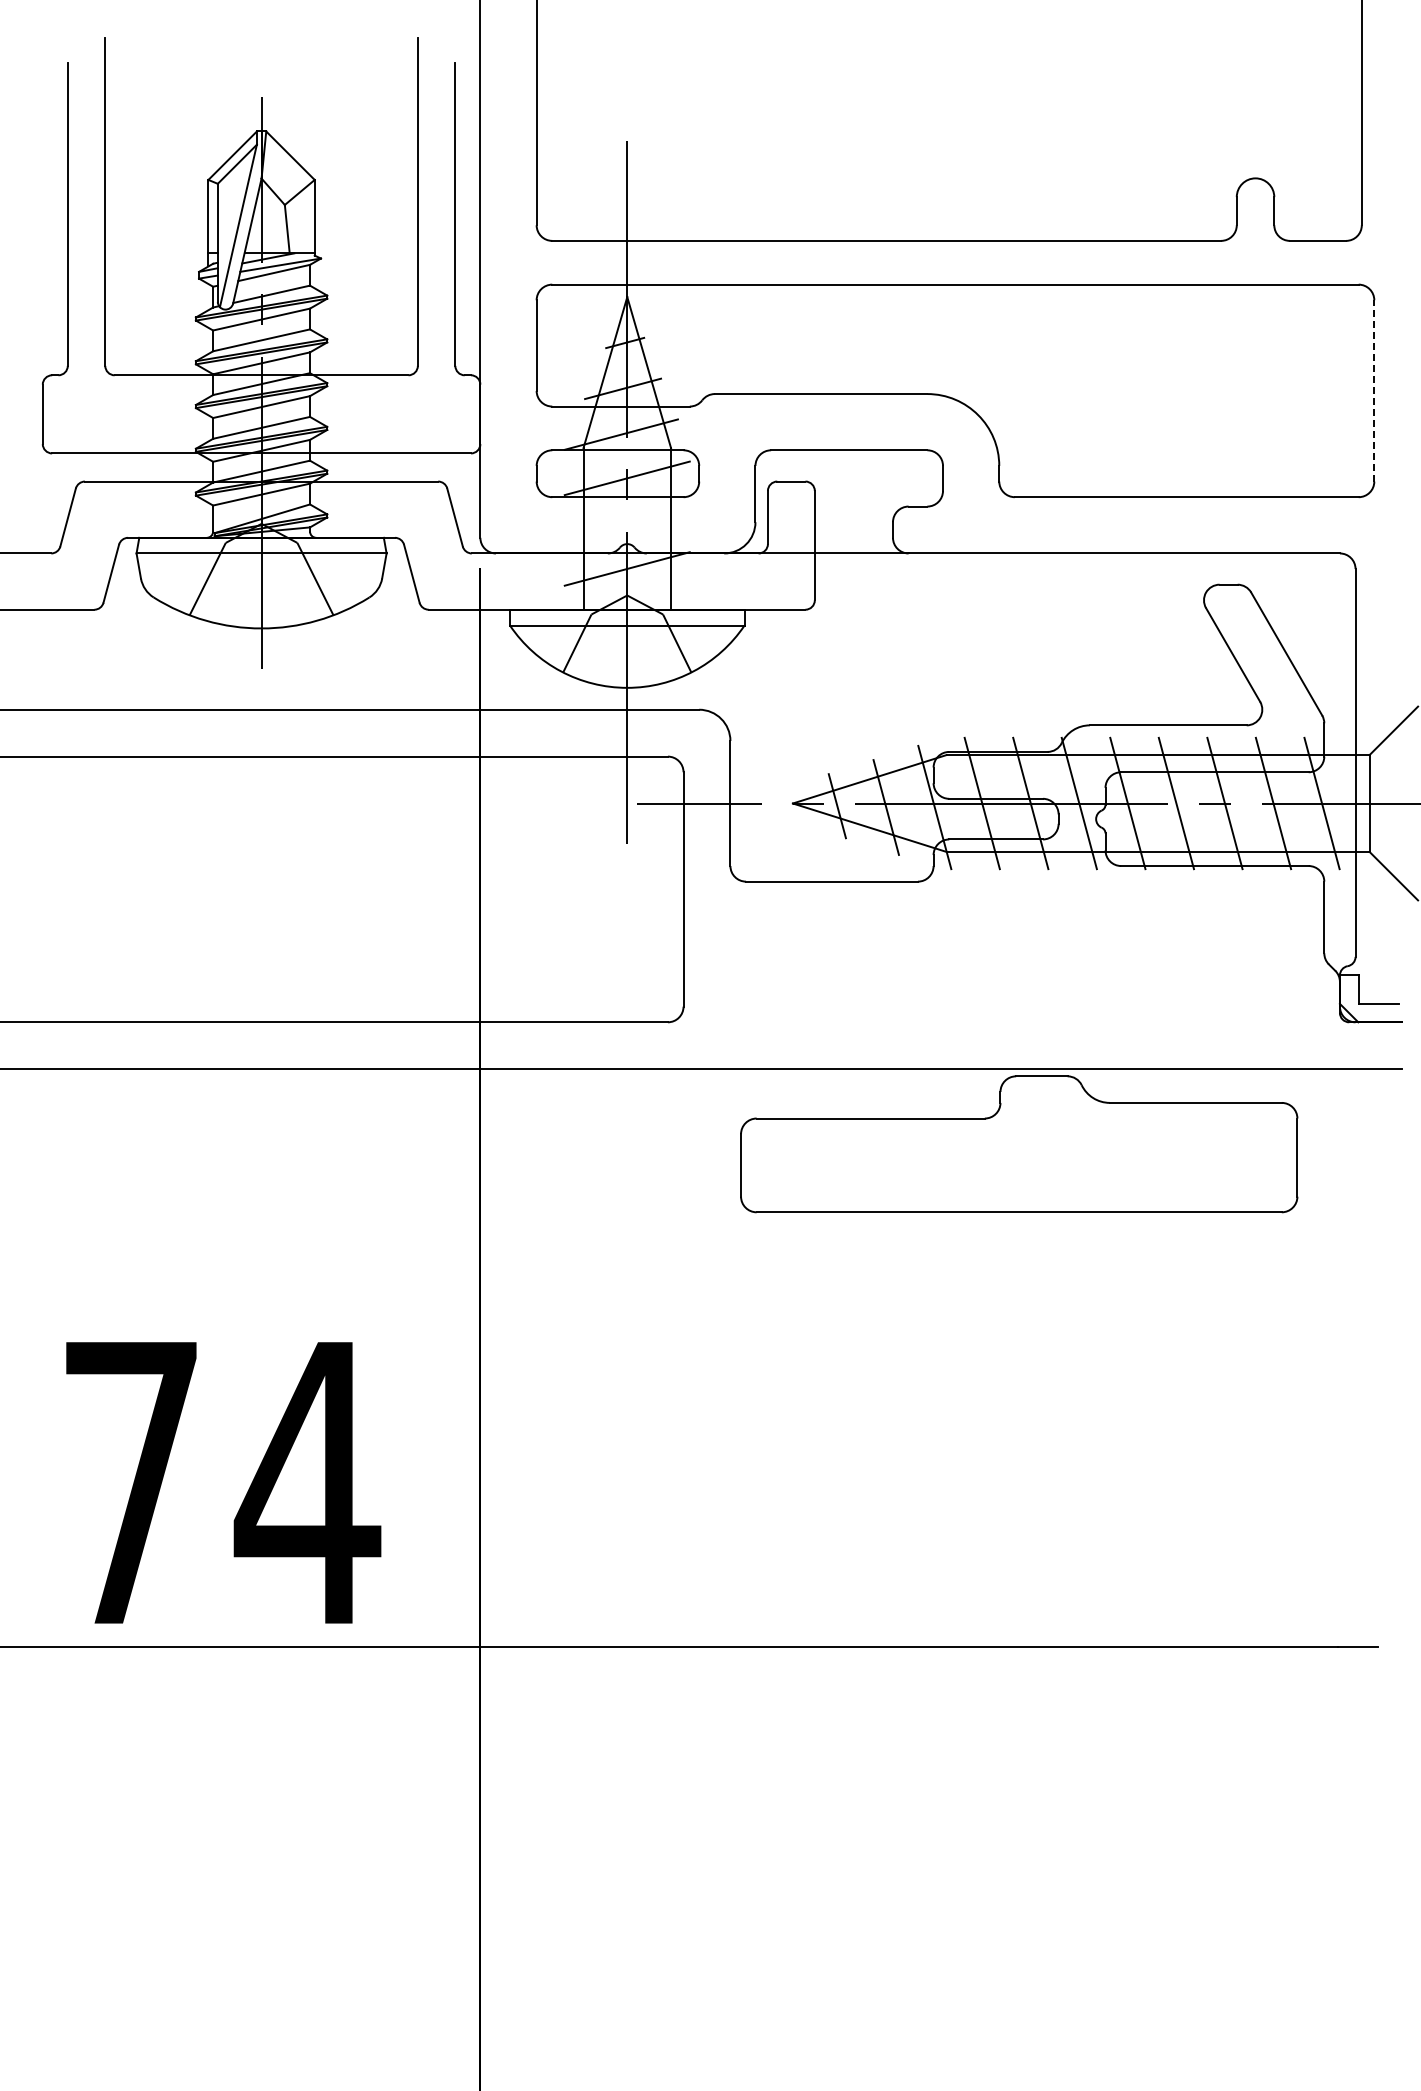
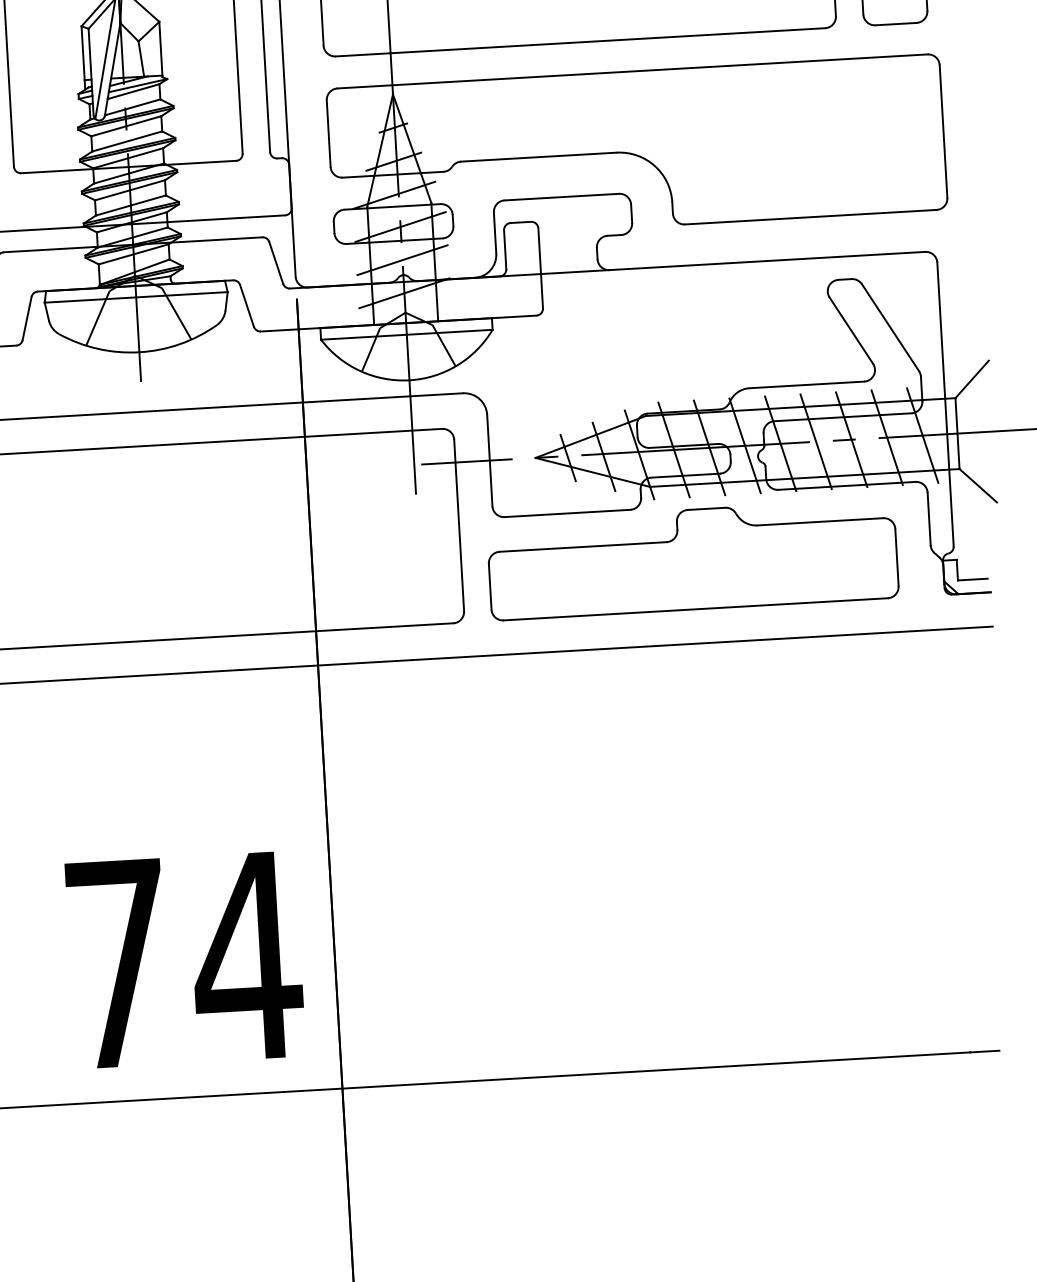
line: (1374, 390) -> (943, 131), dashed -> solid
line: (626, 523) -> (401, 260), added
part: (1019, 1144) -> (693, 559), moved
text: (223, 1482) -> (185, 959), moved

